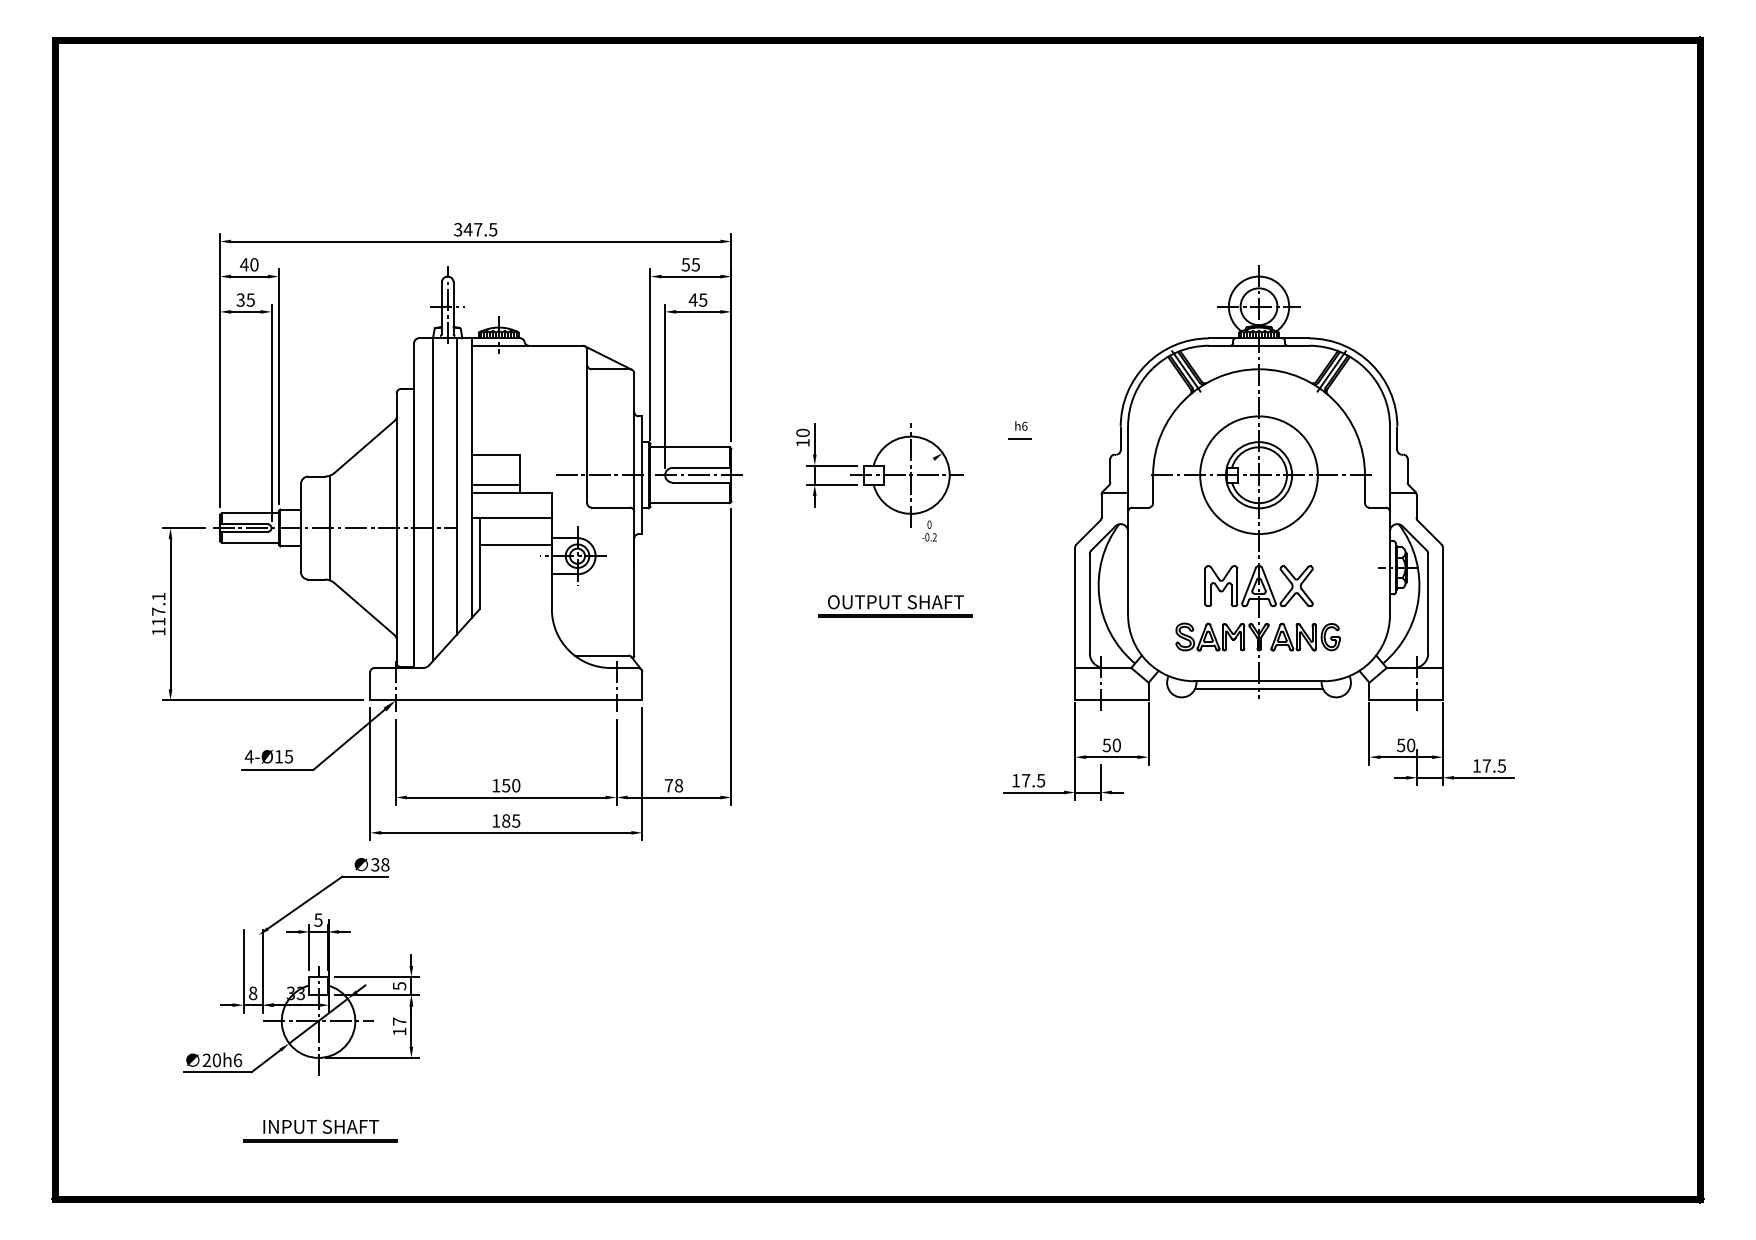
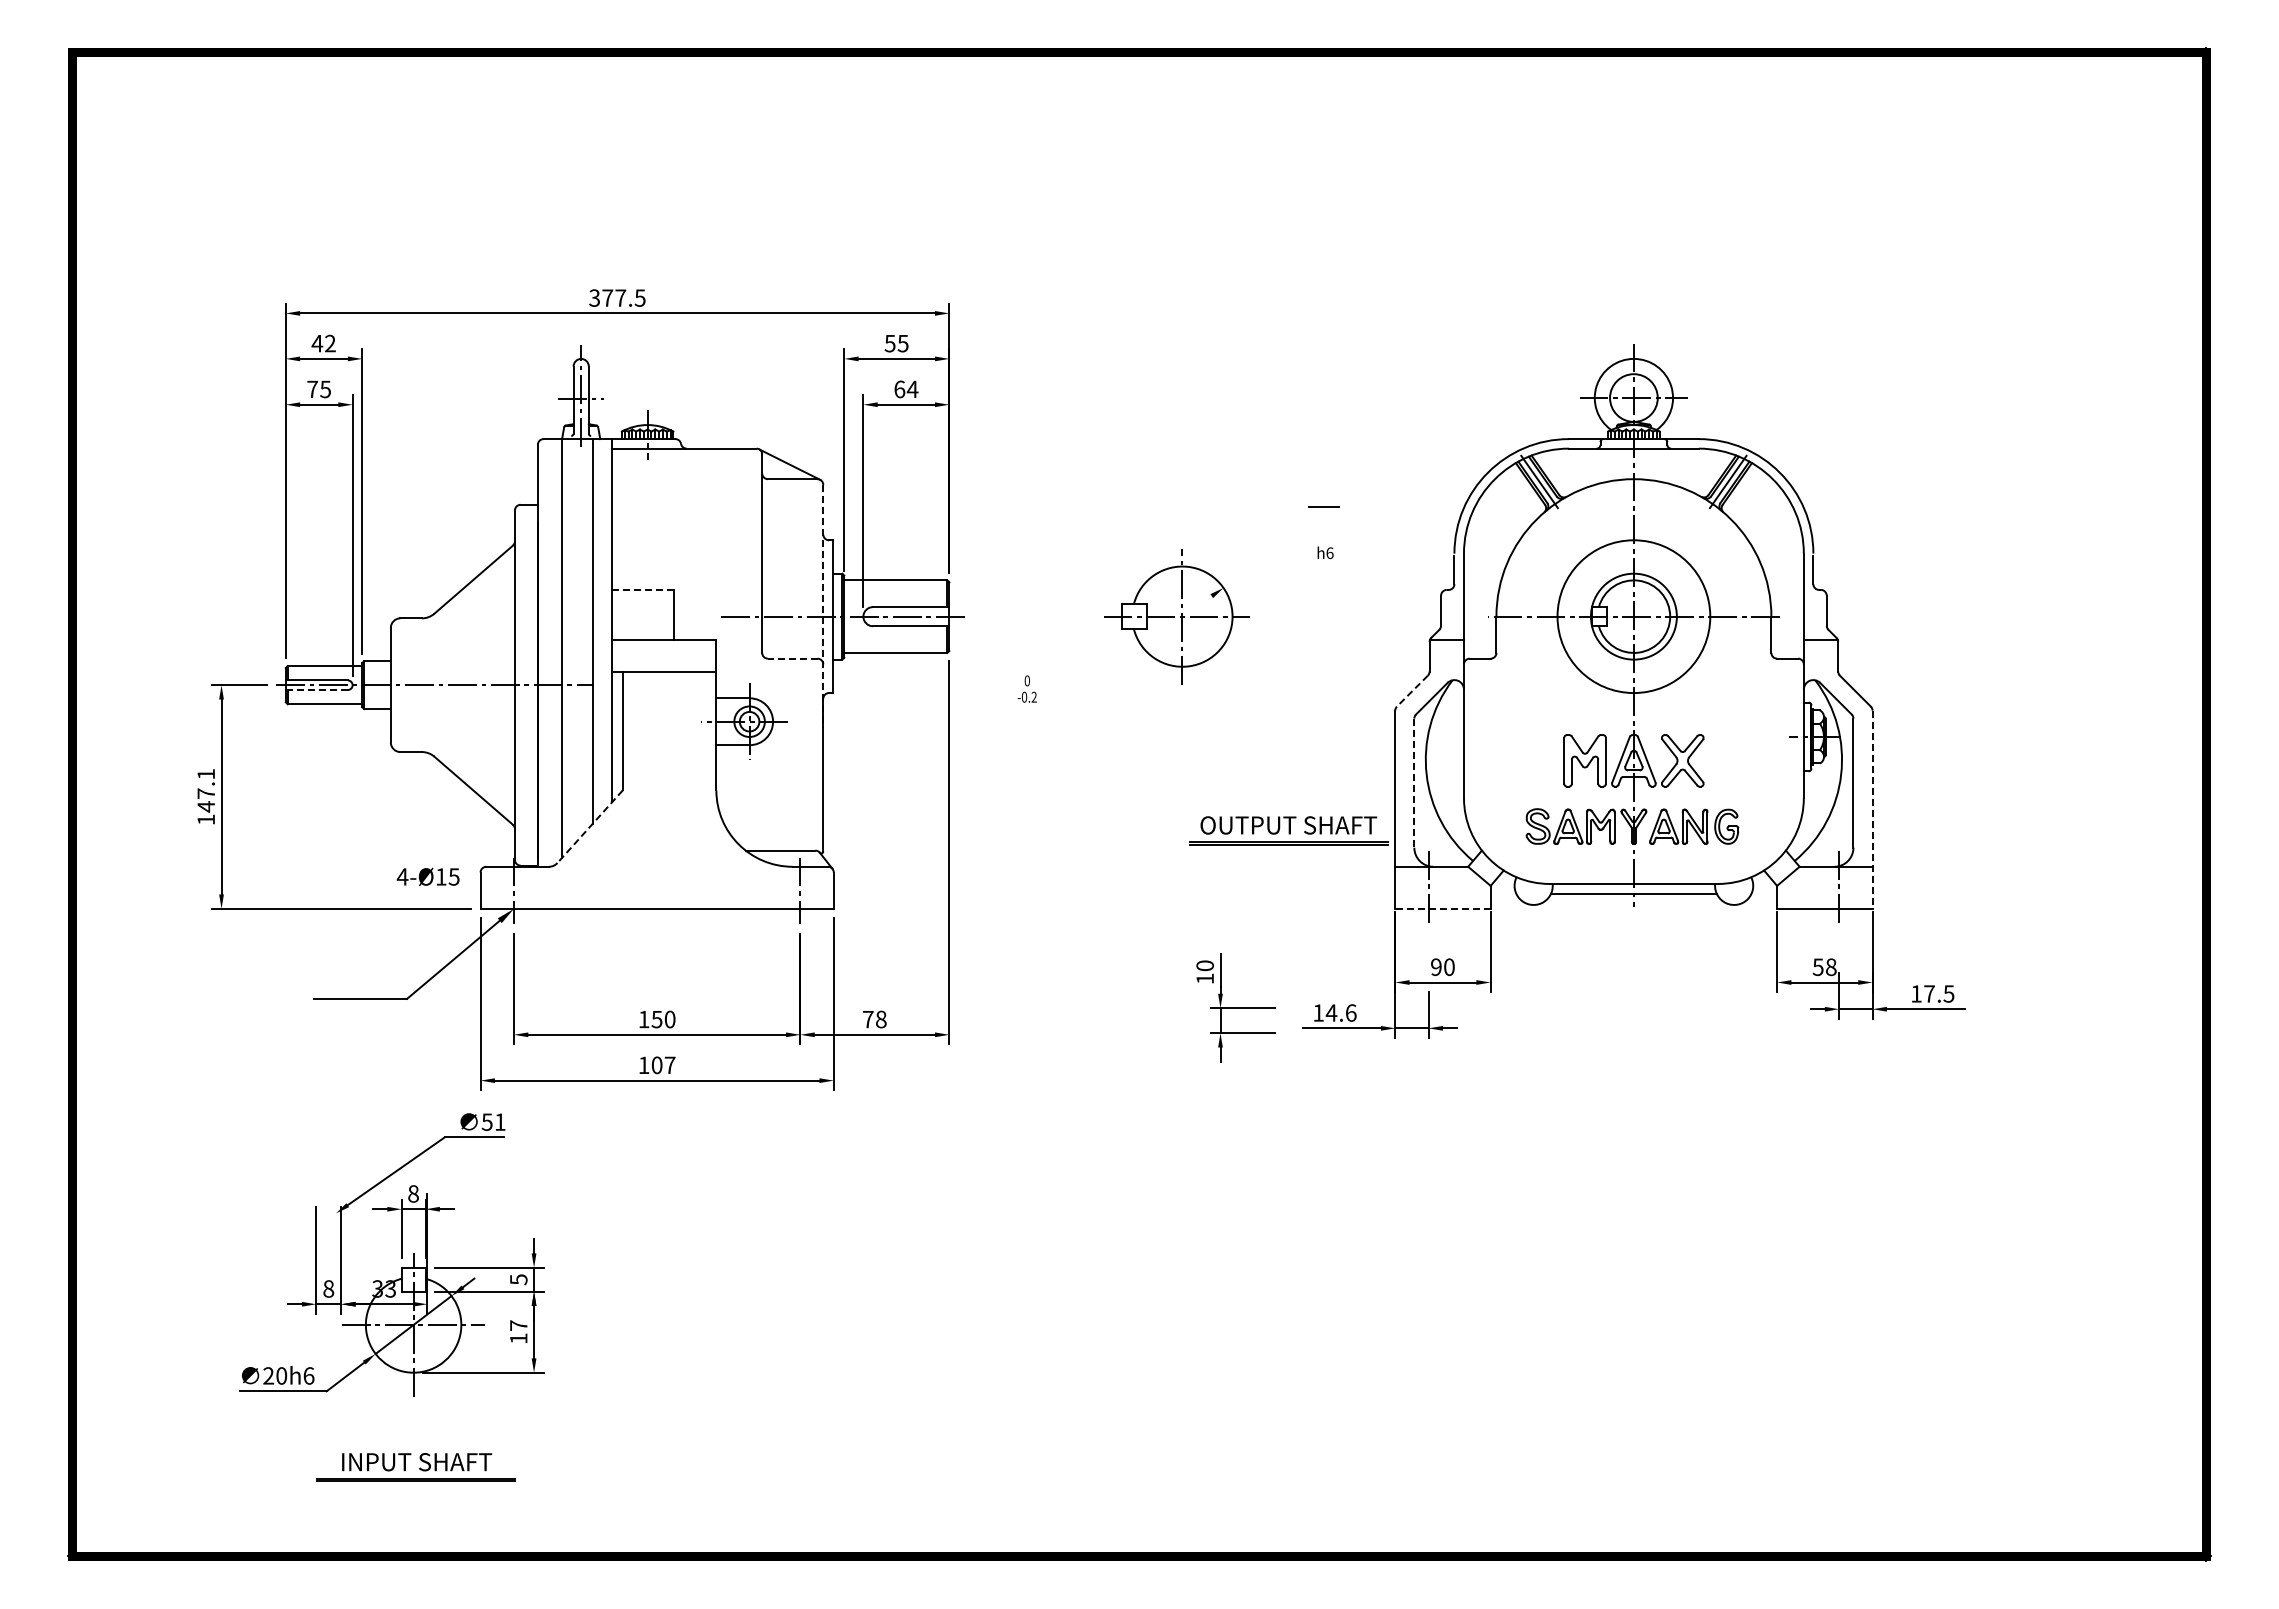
text: (467, 229) -> (607, 297), 347.5 -> 377.5
text: (254, 264) -> (330, 343), 40 -> 42
text: (240, 300) -> (312, 389), 35 -> 75
text: (697, 300) -> (905, 389), 45 -> 64
line: (1019, 438) -> (1323, 506), moved
line: (494, 454) -> (642, 589), solid -> dashed
part: (826, 465) -> (1235, 1007), moved
line: (634, 467) -> (823, 606), solid -> dashed
line: (495, 485) -> (643, 629), removed
line: (610, 507) -> (792, 658), solid -> dashed
line: (330, 527) -> (429, 684), removed
text: (928, 530) -> (1026, 688), moved
line: (243, 531) -> (316, 689), solid -> dashed
line: (1088, 532) -> (1412, 691), solid -> dashed
line: (515, 544) -> (669, 706), removed
line: (1089, 603) -> (1414, 783), solid -> dashed
part: (895, 606) -> (1288, 830), moved
text: (158, 621) -> (205, 806), 117.1 -> 147.1
line: (1442, 624) -> (1872, 810), solid -> dashed
line: (454, 636) -> (590, 826), solid -> dashed
line: (1111, 700) -> (1442, 908), solid -> dashed
text: (1106, 744) -> (1435, 966), 50 -> 90
text: (1411, 745) -> (1831, 967), 50 -> 58
text: (268, 756) -> (427, 876), moved
text: (1032, 780) -> (1340, 1012), 17.5 -> 14.6
text: (511, 821) -> (663, 1065), 185 -> 107
text: (380, 864) -> (493, 1121), 38 -> 51
text: (318, 919) -> (413, 1193), 5 -> 8

